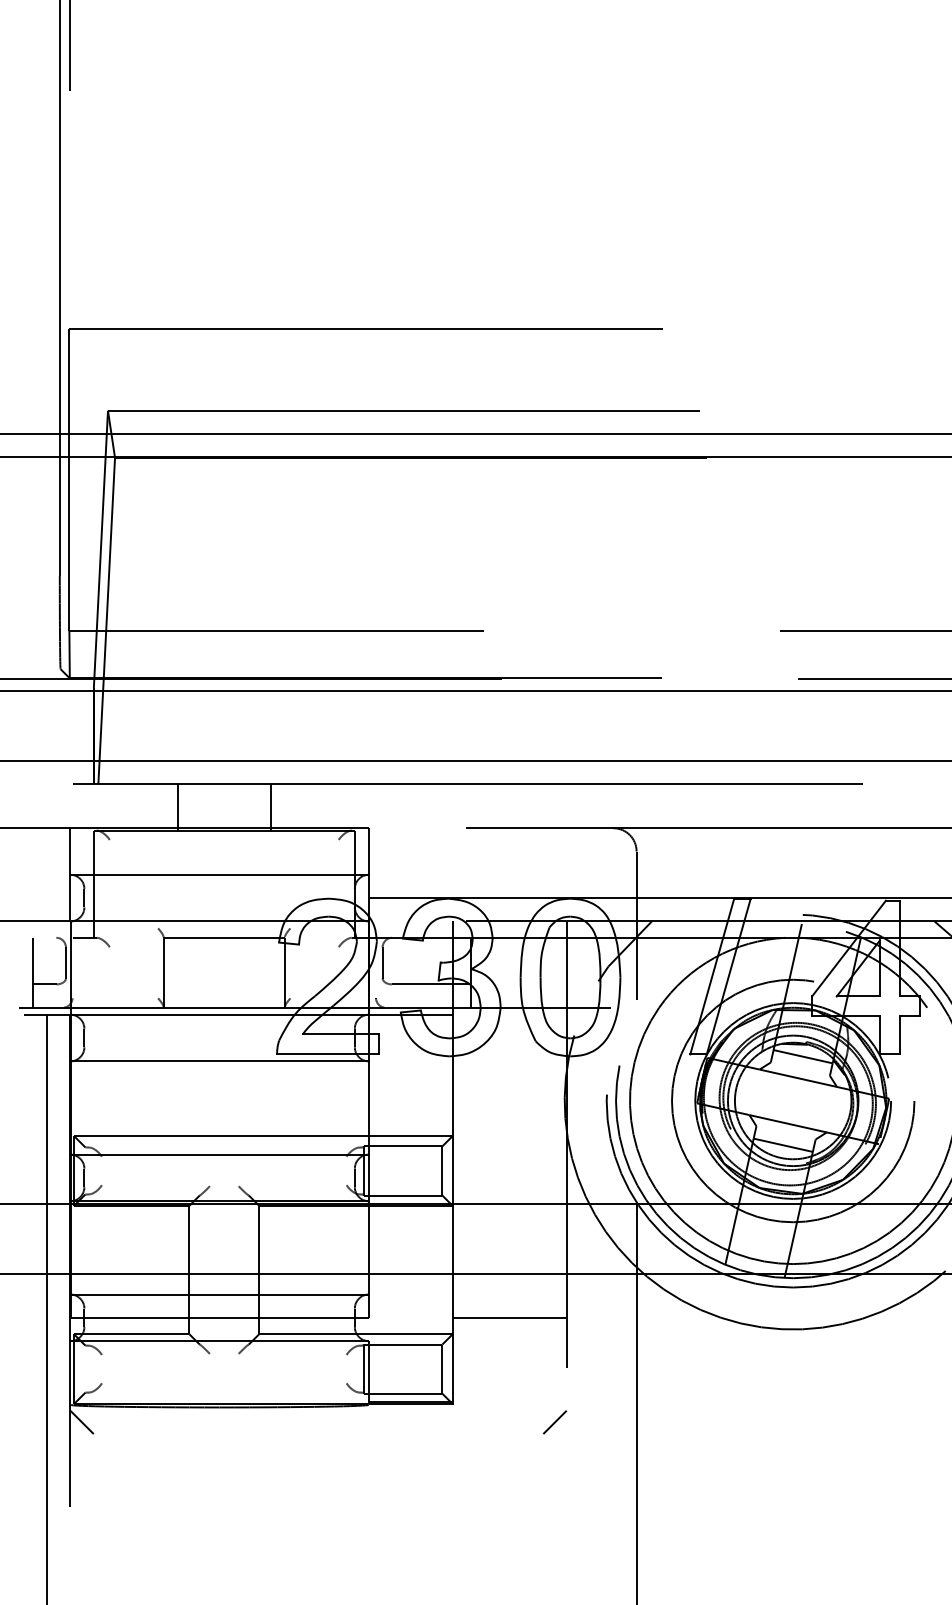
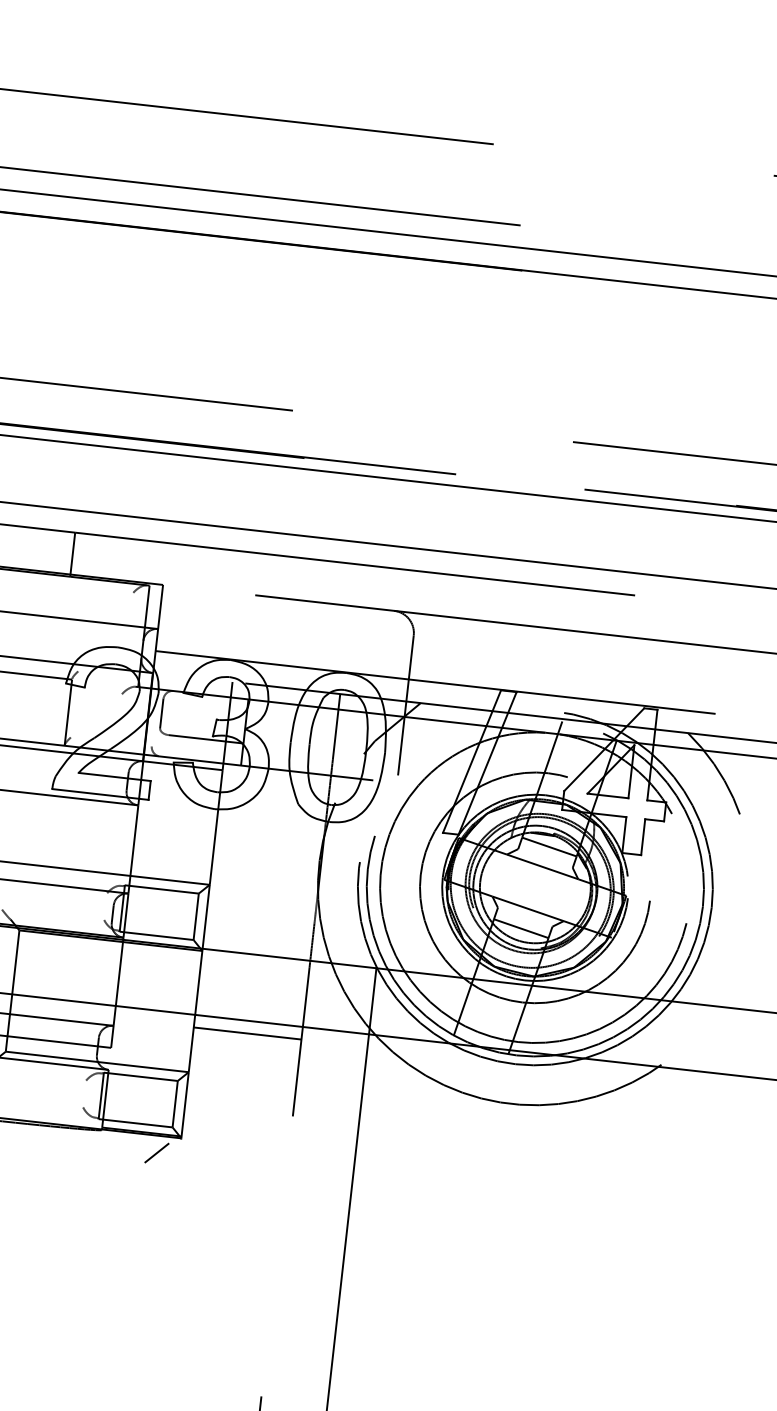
line: (509, 1317) -> (247, 1033), moved
line: (555, 1422) -> (157, 1153), moved

